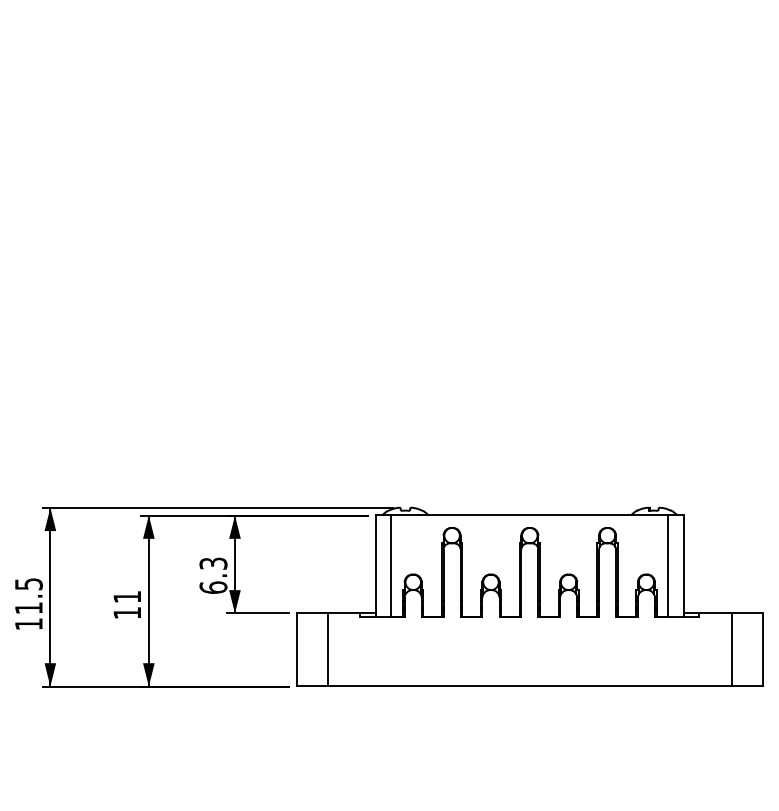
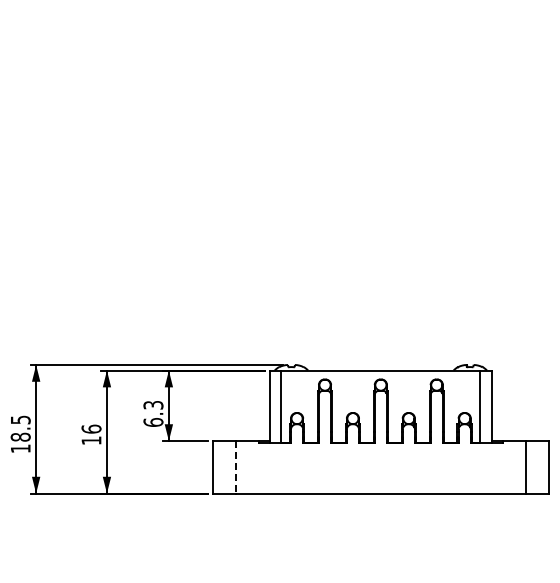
text: (127, 596) -> (91, 428), 11 -> 16
text: (28, 607) -> (20, 436), 11.5 -> 18.5
line: (327, 650) -> (235, 467), solid -> dashed

